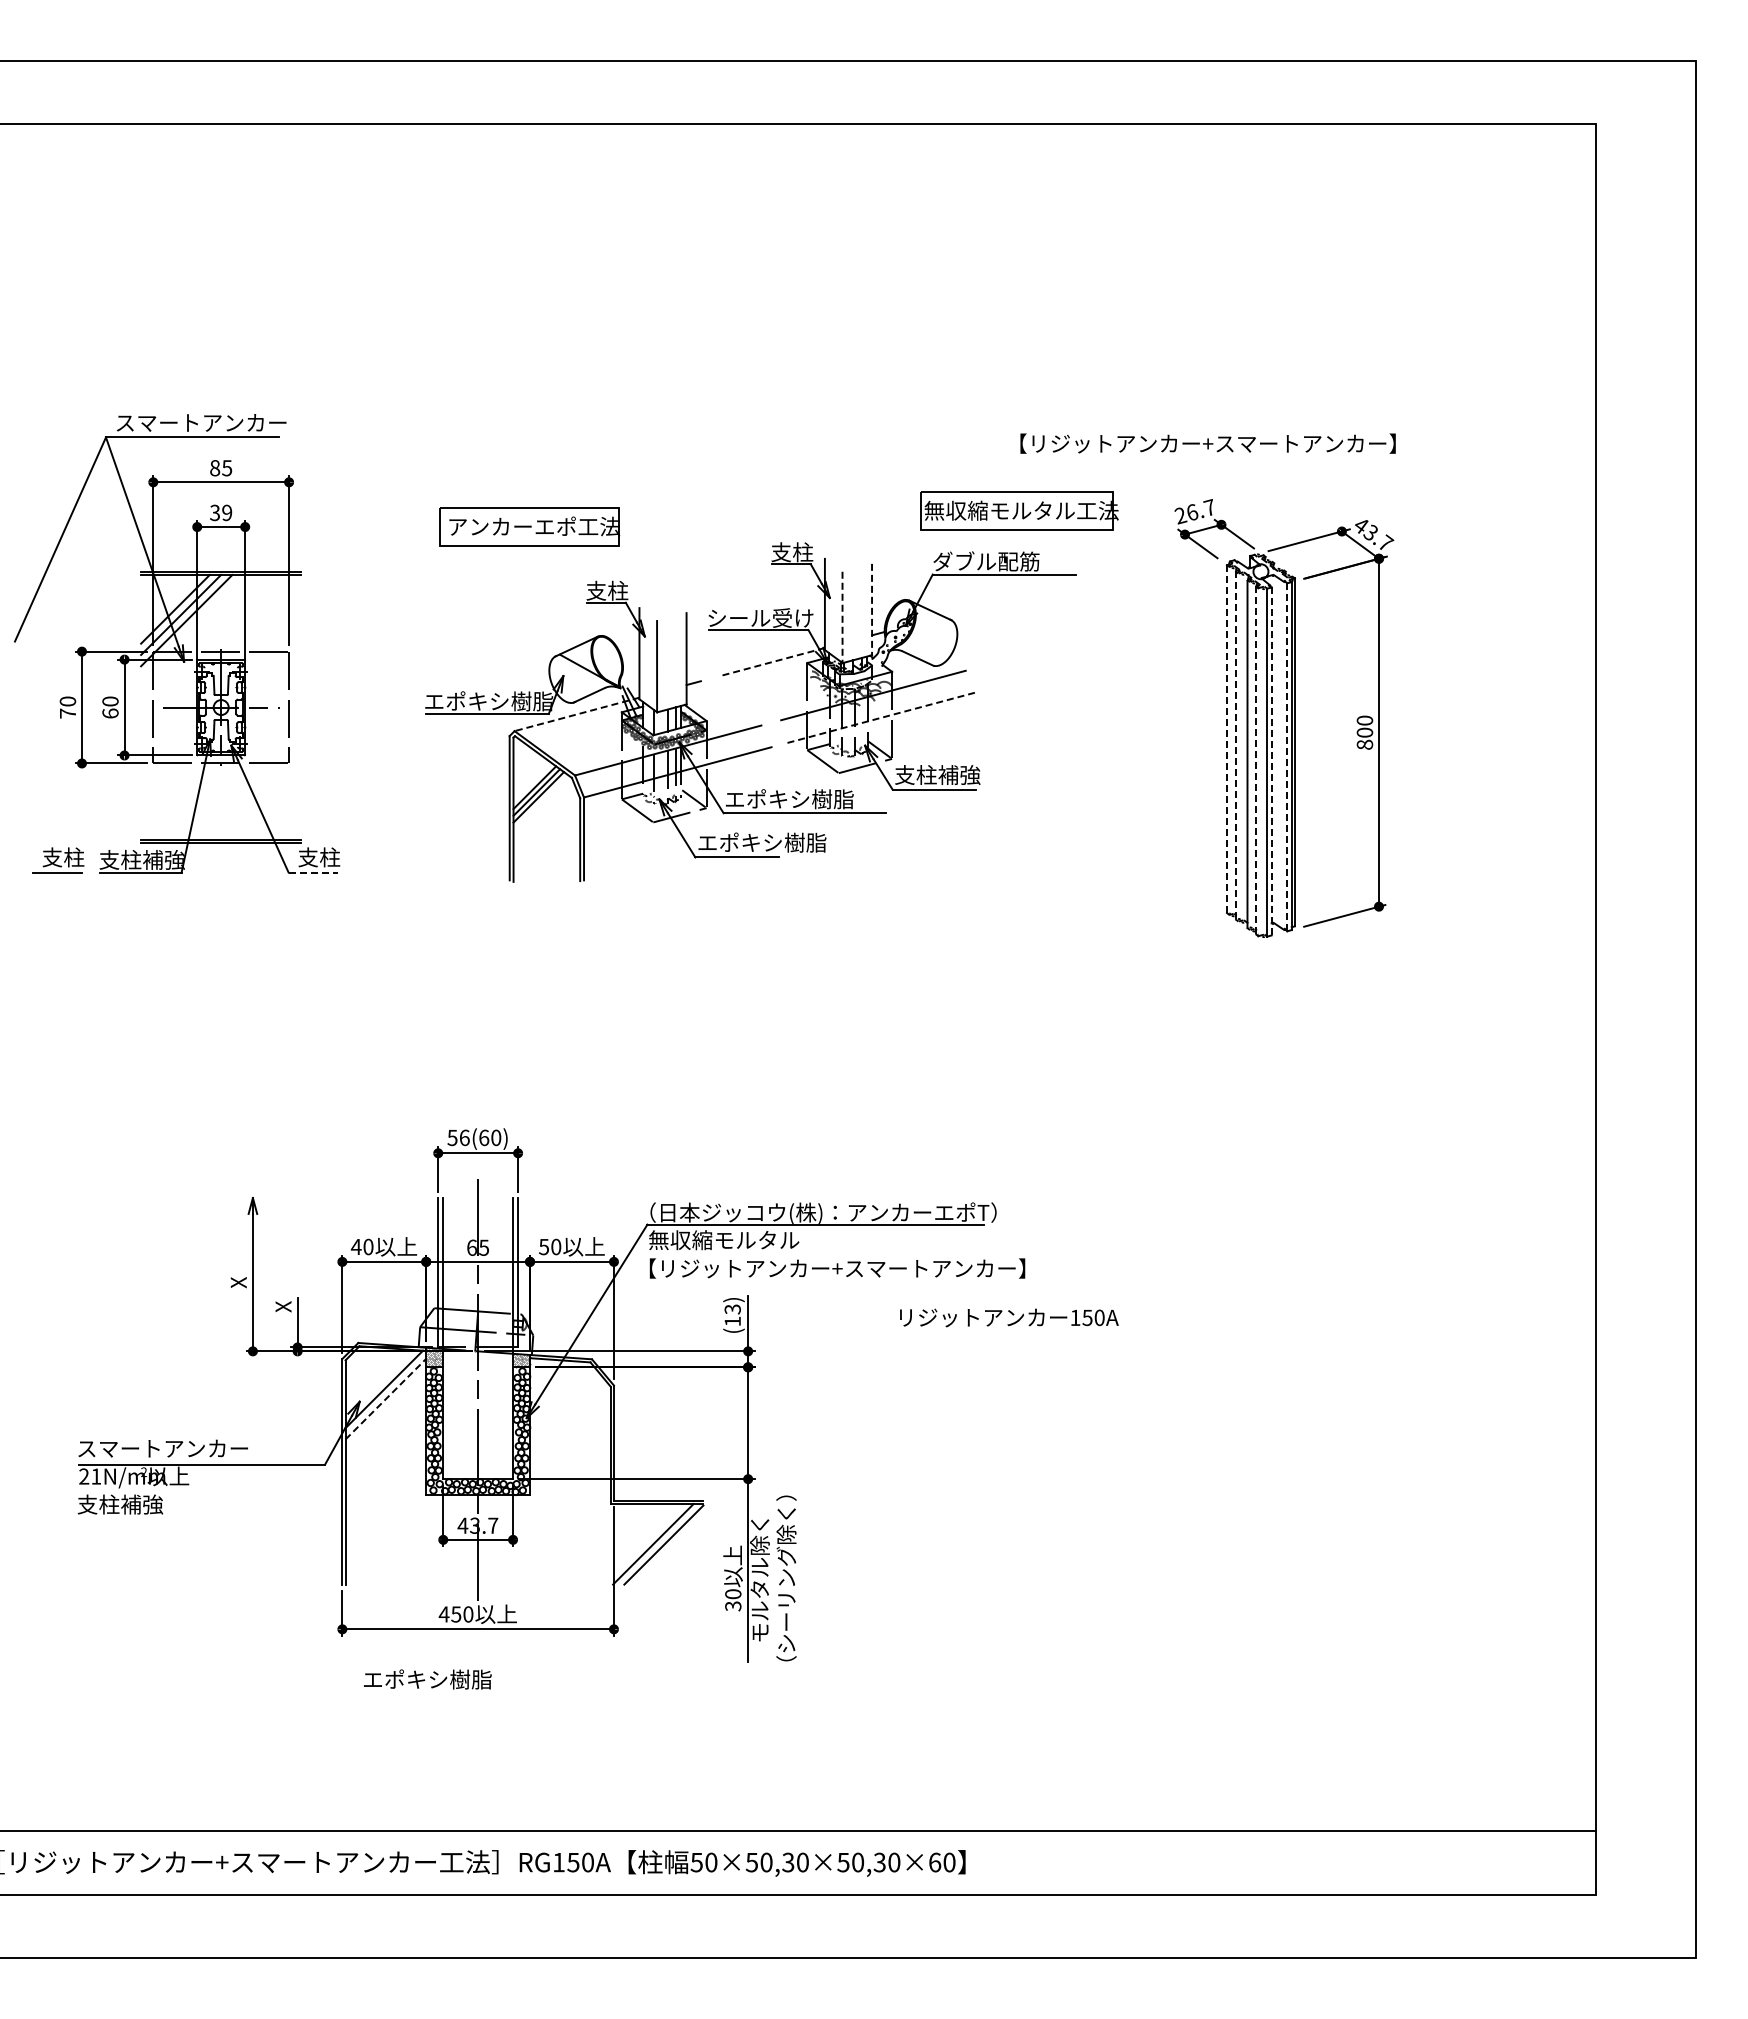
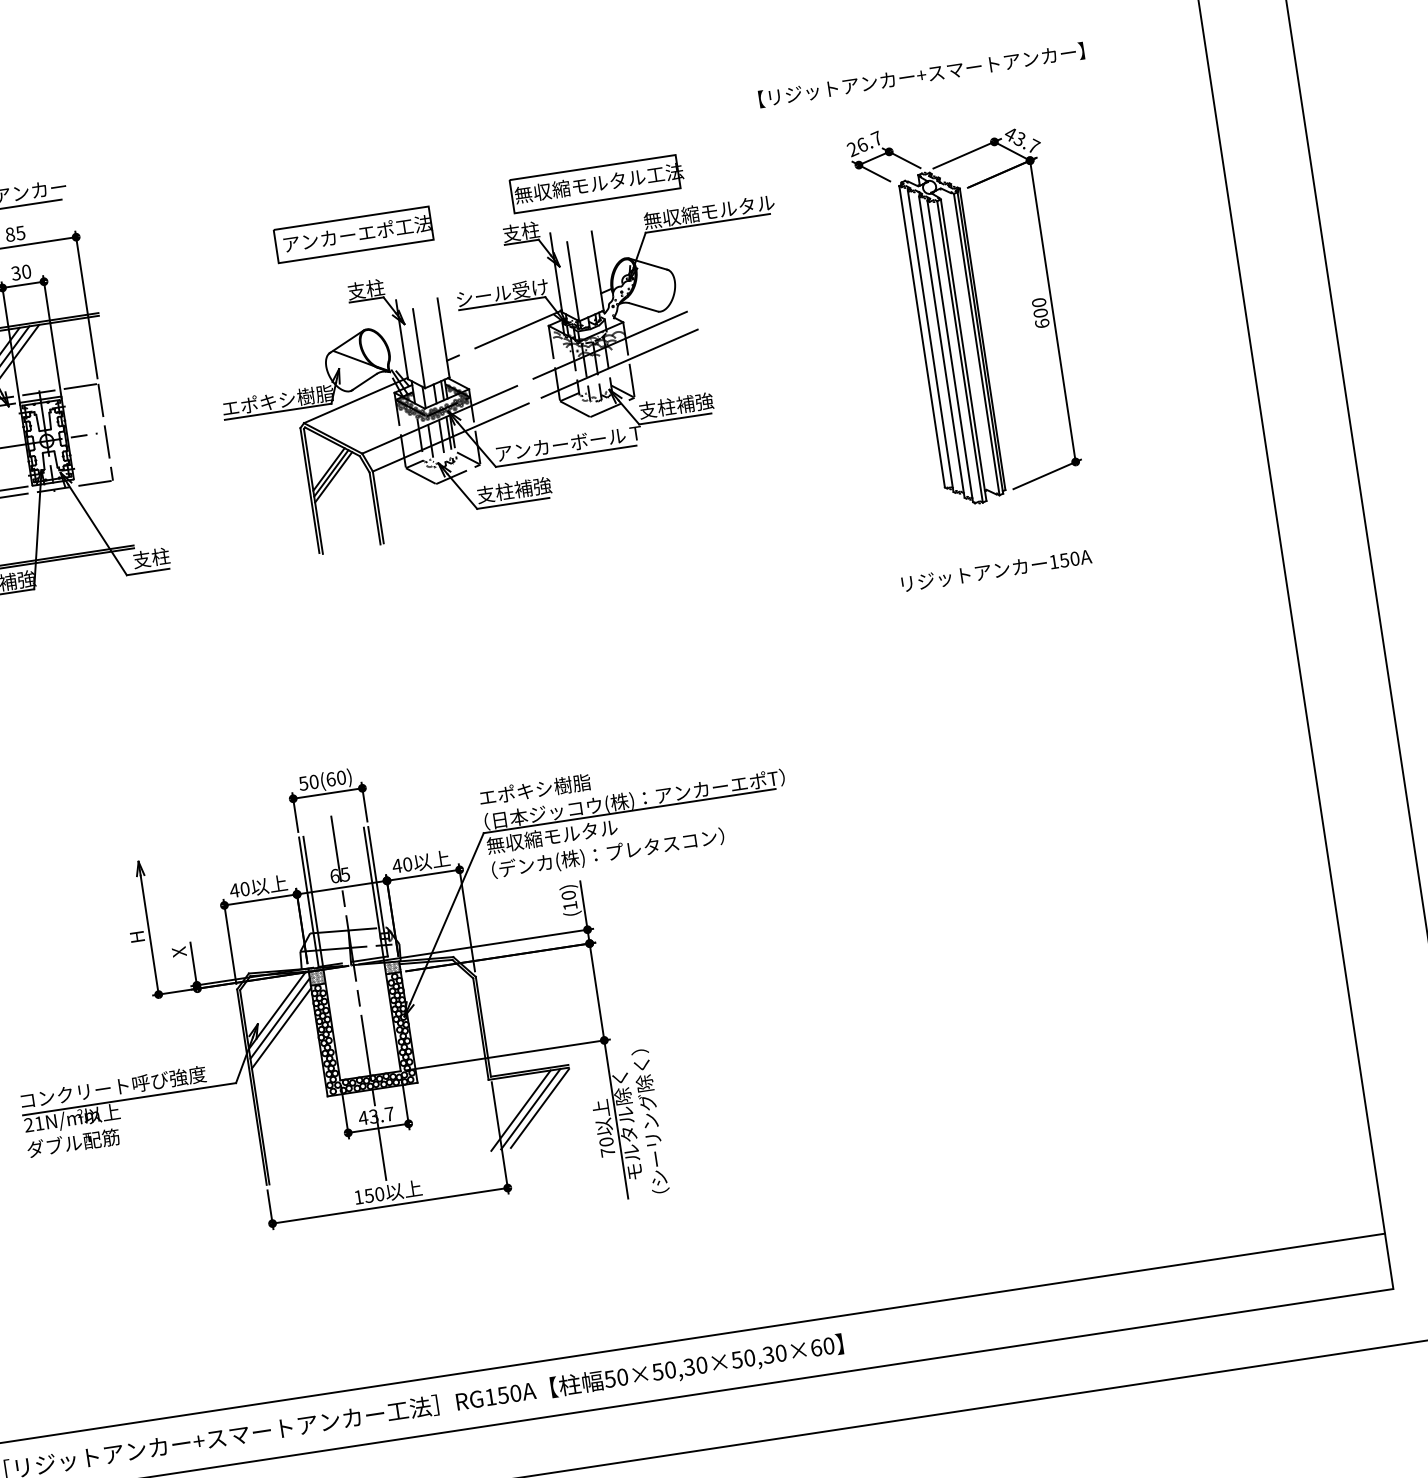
text: (1207, 443) -> (921, 75), moved
part: (1019, 510) -> (597, 183), moved
text: (227, 512) -> (26, 271), 39 -> 30
part: (529, 526) -> (353, 234), moved
text: (1008, 561) -> (709, 211), ダブル配筋 -> 無収縮モルタル
line: (872, 609) -> (598, 270), dashed -> solid
line: (842, 617) -> (573, 281), dashed -> solid
line: (772, 661) -> (518, 329), dashed -> solid
line: (577, 714) -> (356, 400), dashed -> solid
line: (880, 718) -> (619, 364), dashed -> solid
line: (1227, 739) -> (922, 337), dashed -> solid
text: (1364, 744) -> (1041, 323), 800 -> 600
line: (1235, 745) -> (930, 341), dashed -> solid
line: (1287, 757) -> (976, 344), dashed -> solid
line: (1256, 760) -> (950, 351), dashed -> solid
line: (1271, 761) -> (963, 350), dashed -> solid
text: (809, 799) -> (568, 443), エポキシ樹脂 -> アンカーボールＴ
text: (761, 842) -> (532, 487), エポキシ樹脂 -> 支柱補強
line: (313, 872) -> (148, 571), dashed -> solid
text: (464, 1137) -> (313, 781), 56(60) -> 50(60)
text: (543, 1247) -> (396, 866), 50 -> 40
text: (837, 1269) -> (654, 847), 【リジットアンカー+スマートアンカー】 -> （デンカ(株)：プレタスコン）
text: (238, 1282) -> (137, 936), X -> H
text: (732, 1309) -> (568, 895), (13) -> (10)
text: (1009, 1317) -> (996, 570), moved
line: (386, 1398) -> (280, 1017), dashed -> solid
line: (385, 1410) -> (281, 1028), added
text: (185, 1448) -> (113, 1087), スマートアンカー -> コンクリート呼び強度
text: (130, 1504) -> (72, 1143), 支柱補強 -> ダブル配筋
line: (641, 1543) -> (520, 1110), added
text: (733, 1606) -> (608, 1152), 30 -> 70
text: (443, 1614) -> (358, 1197), 450 -> 150
text: (427, 1679) -> (534, 789), moved

